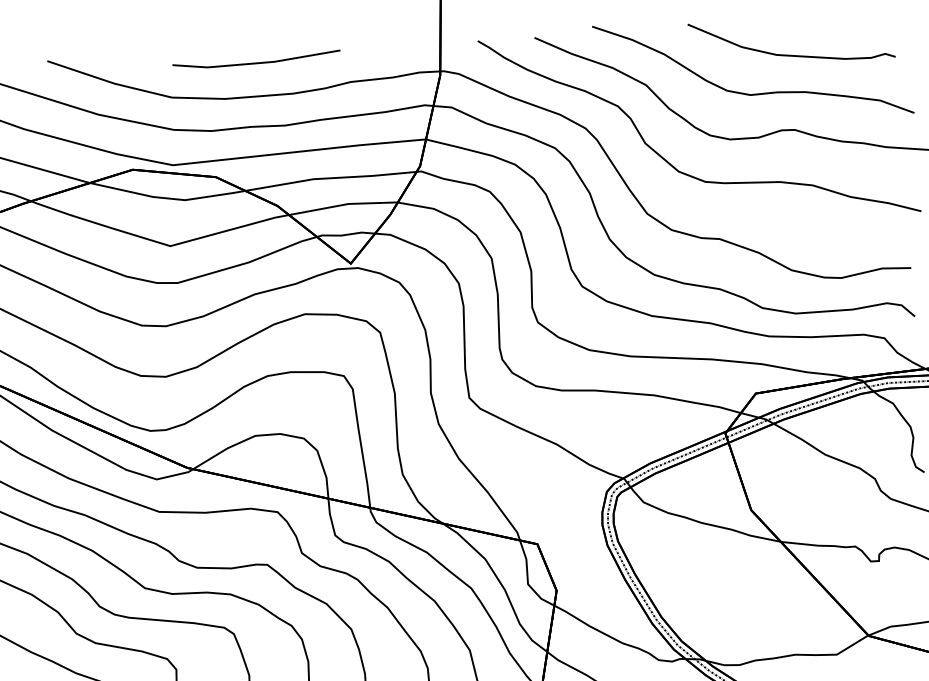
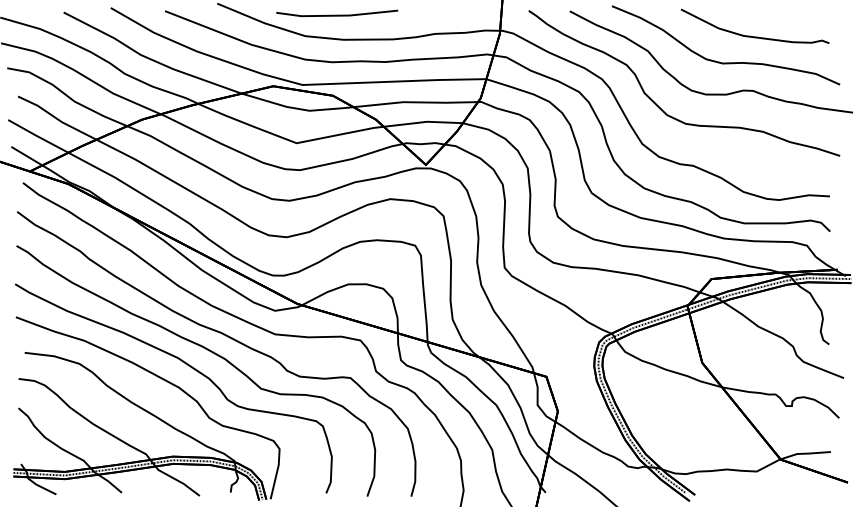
line: (257, 61) -> (337, 14), moved

